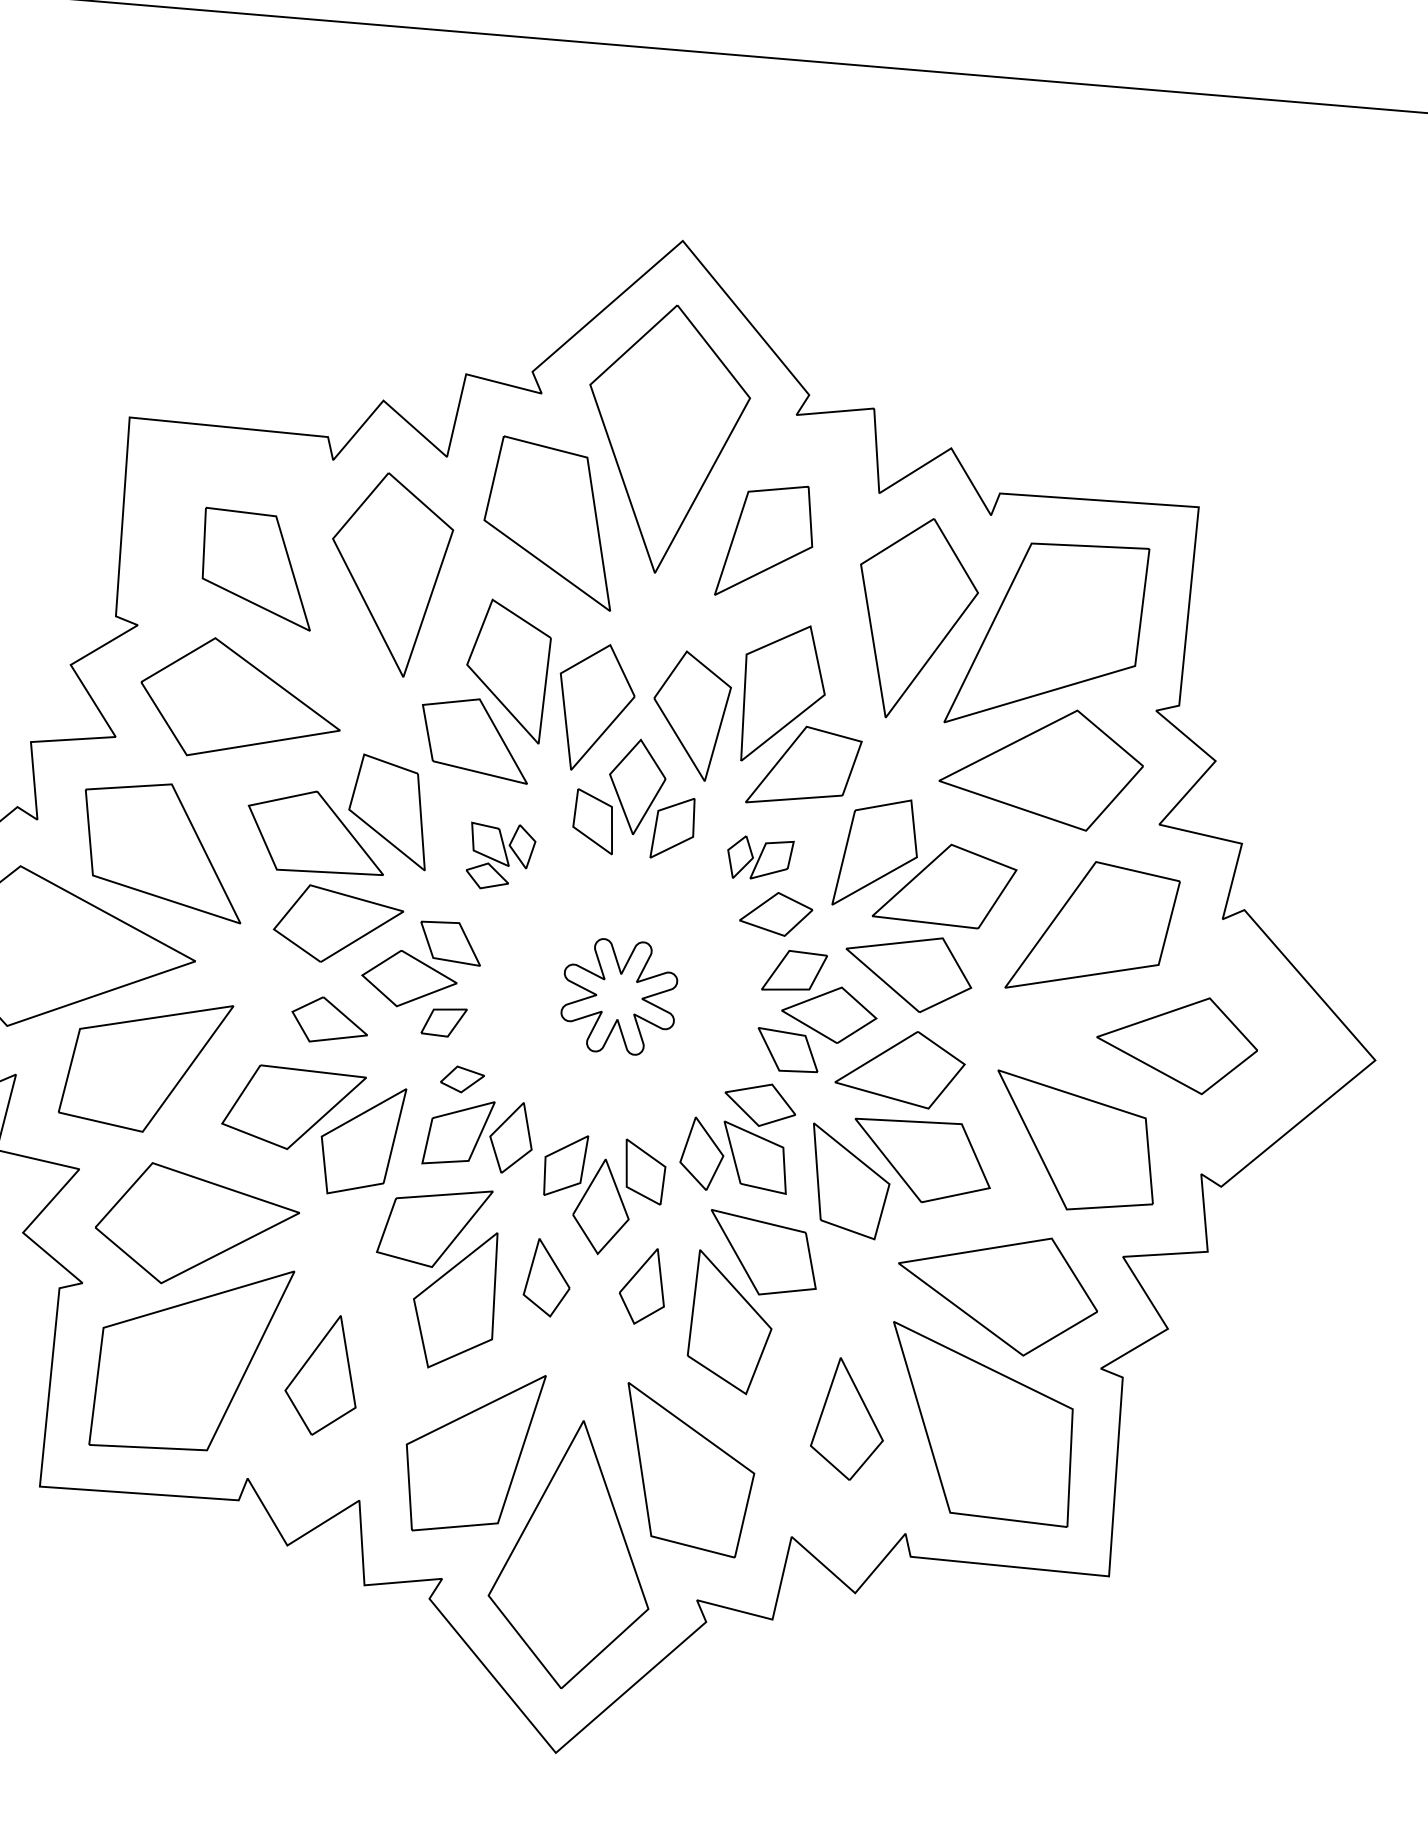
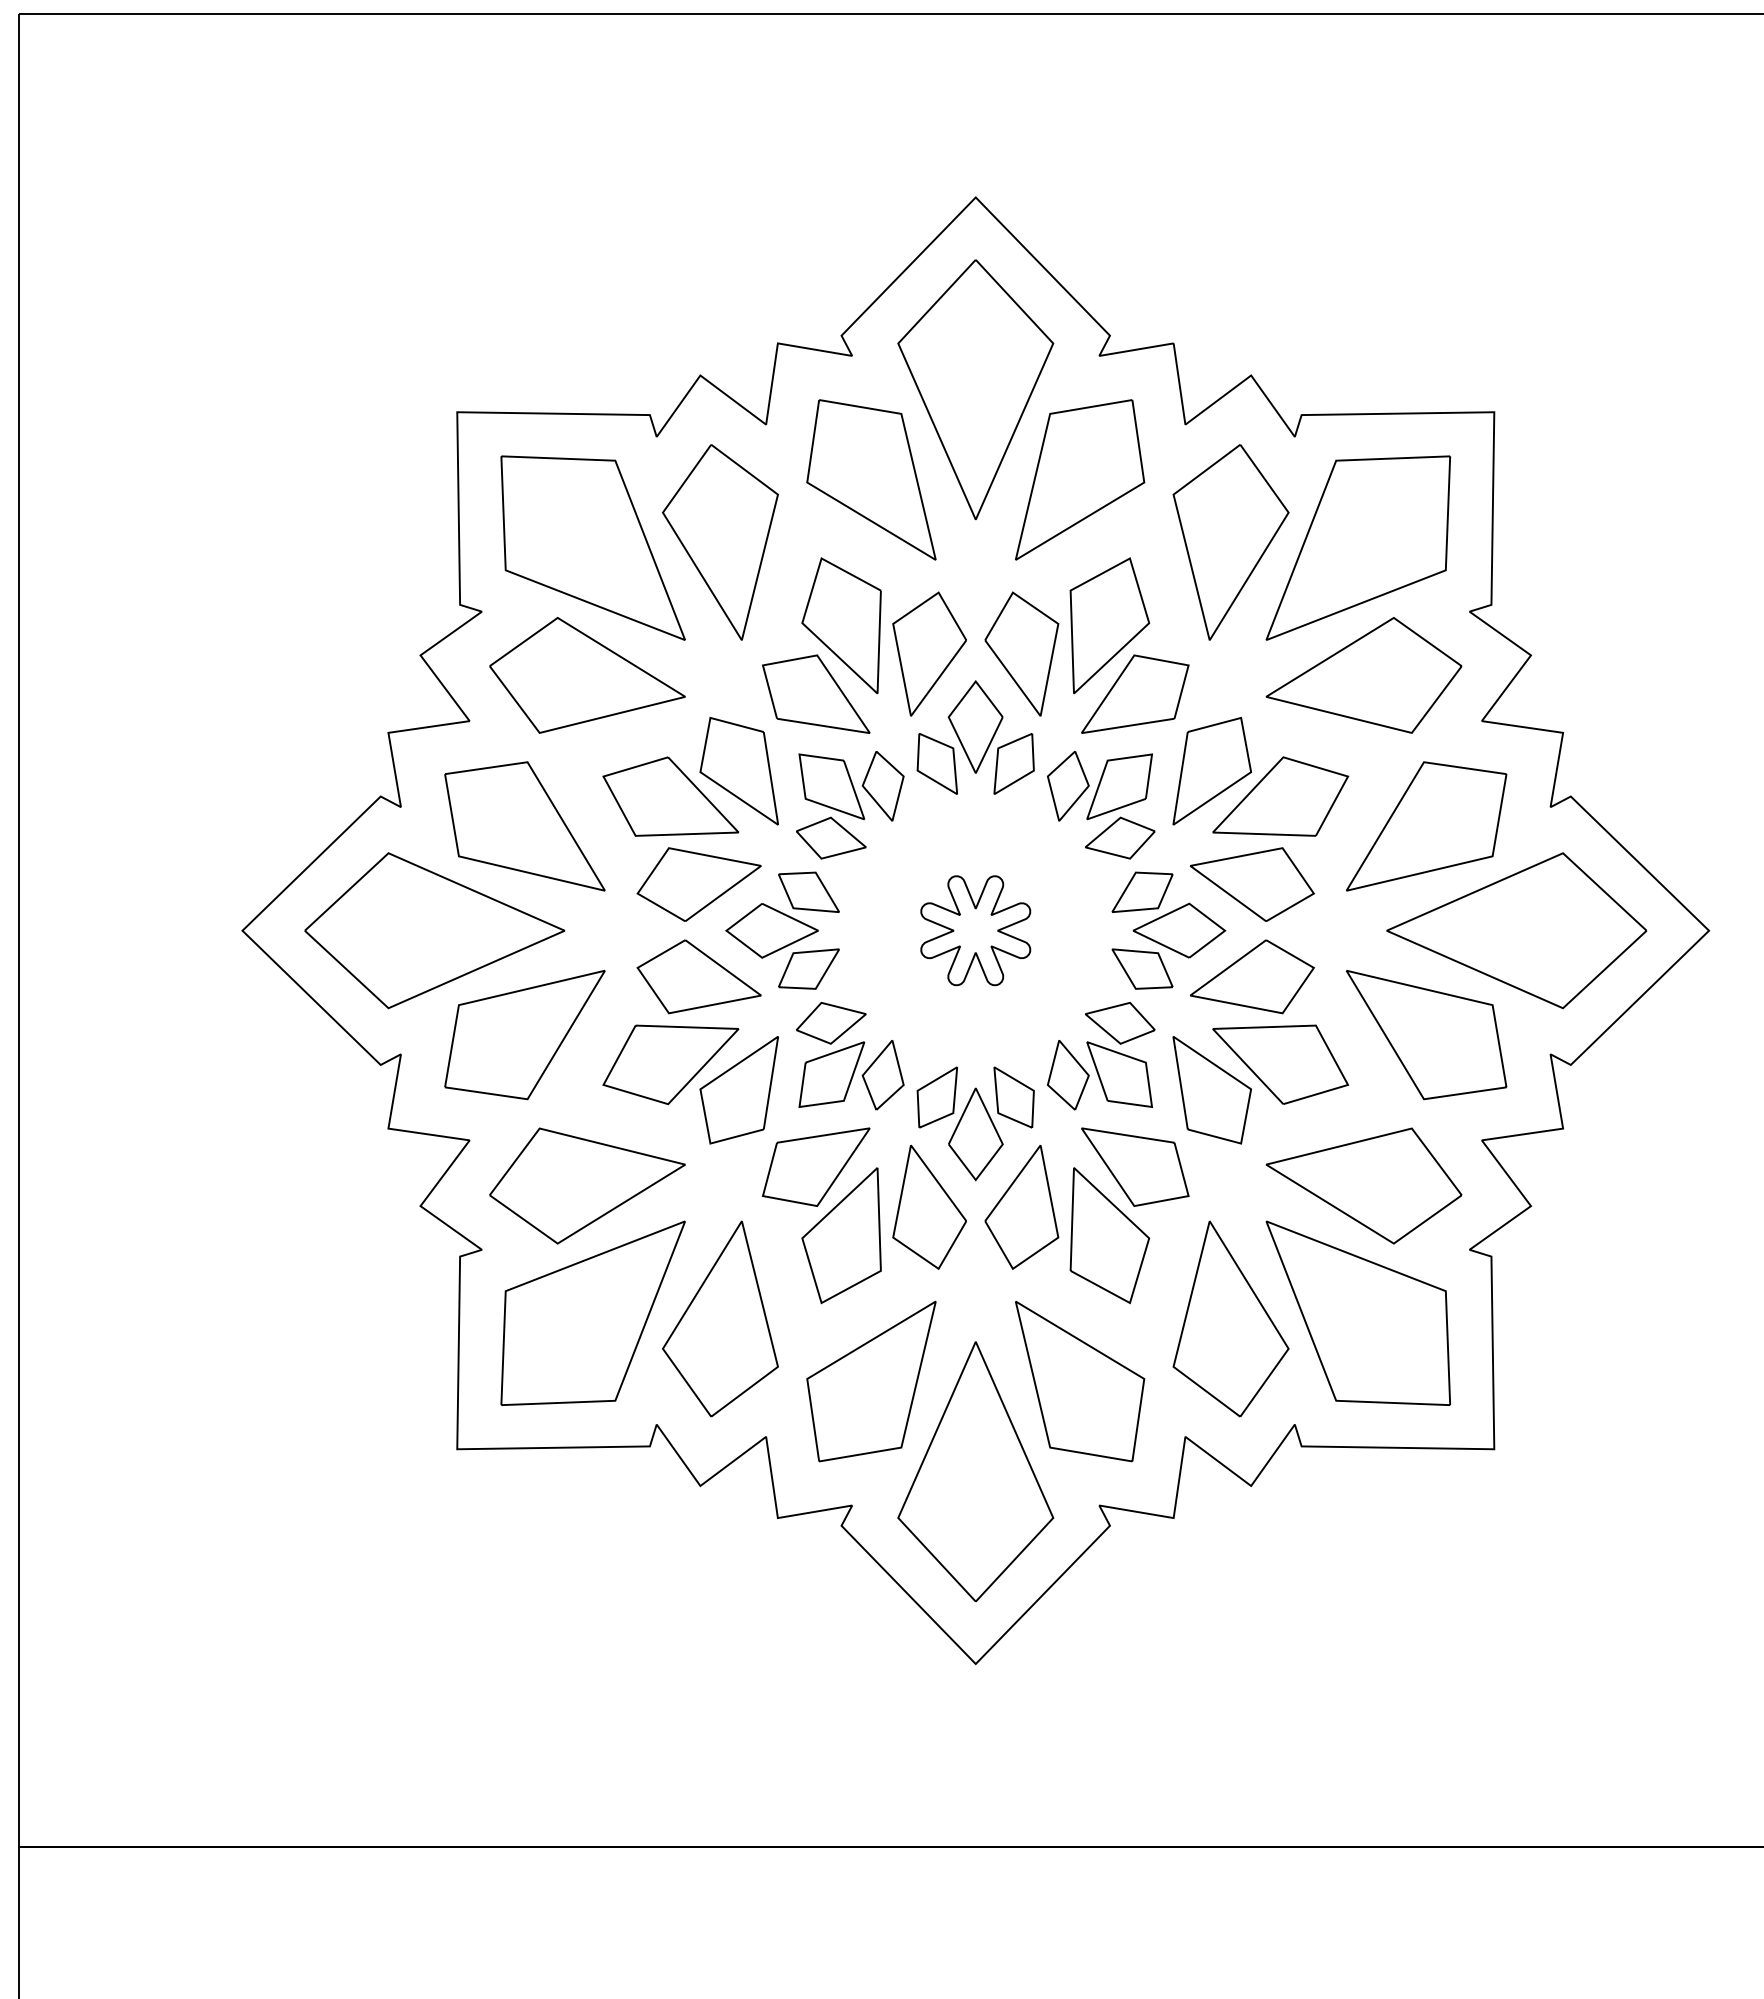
part: (766, 540) -> (1080, 479), size x1.43
part: (257, 568) -> (592, 547), size x1.67
part: (501, 856) -> (850, 805), size x1.67
part: (759, 858) -> (1099, 786), size x1.67
part: (329, 1020) -> (698, 976), size x1.67
part: (443, 1021) -> (808, 968), size x1.43
part: (1176, 1043) -> (1516, 930), size x1.67
part: (462, 1079) -> (831, 1022), size x1.67
part: (547, 1277) -> (929, 1206), size x1.67
part: (642, 1286) -> (1021, 1207), size x1.67
part: (322, 1374) -> (720, 1318), size x1.67
part: (848, 1418) -> (1230, 1318), size x1.67

